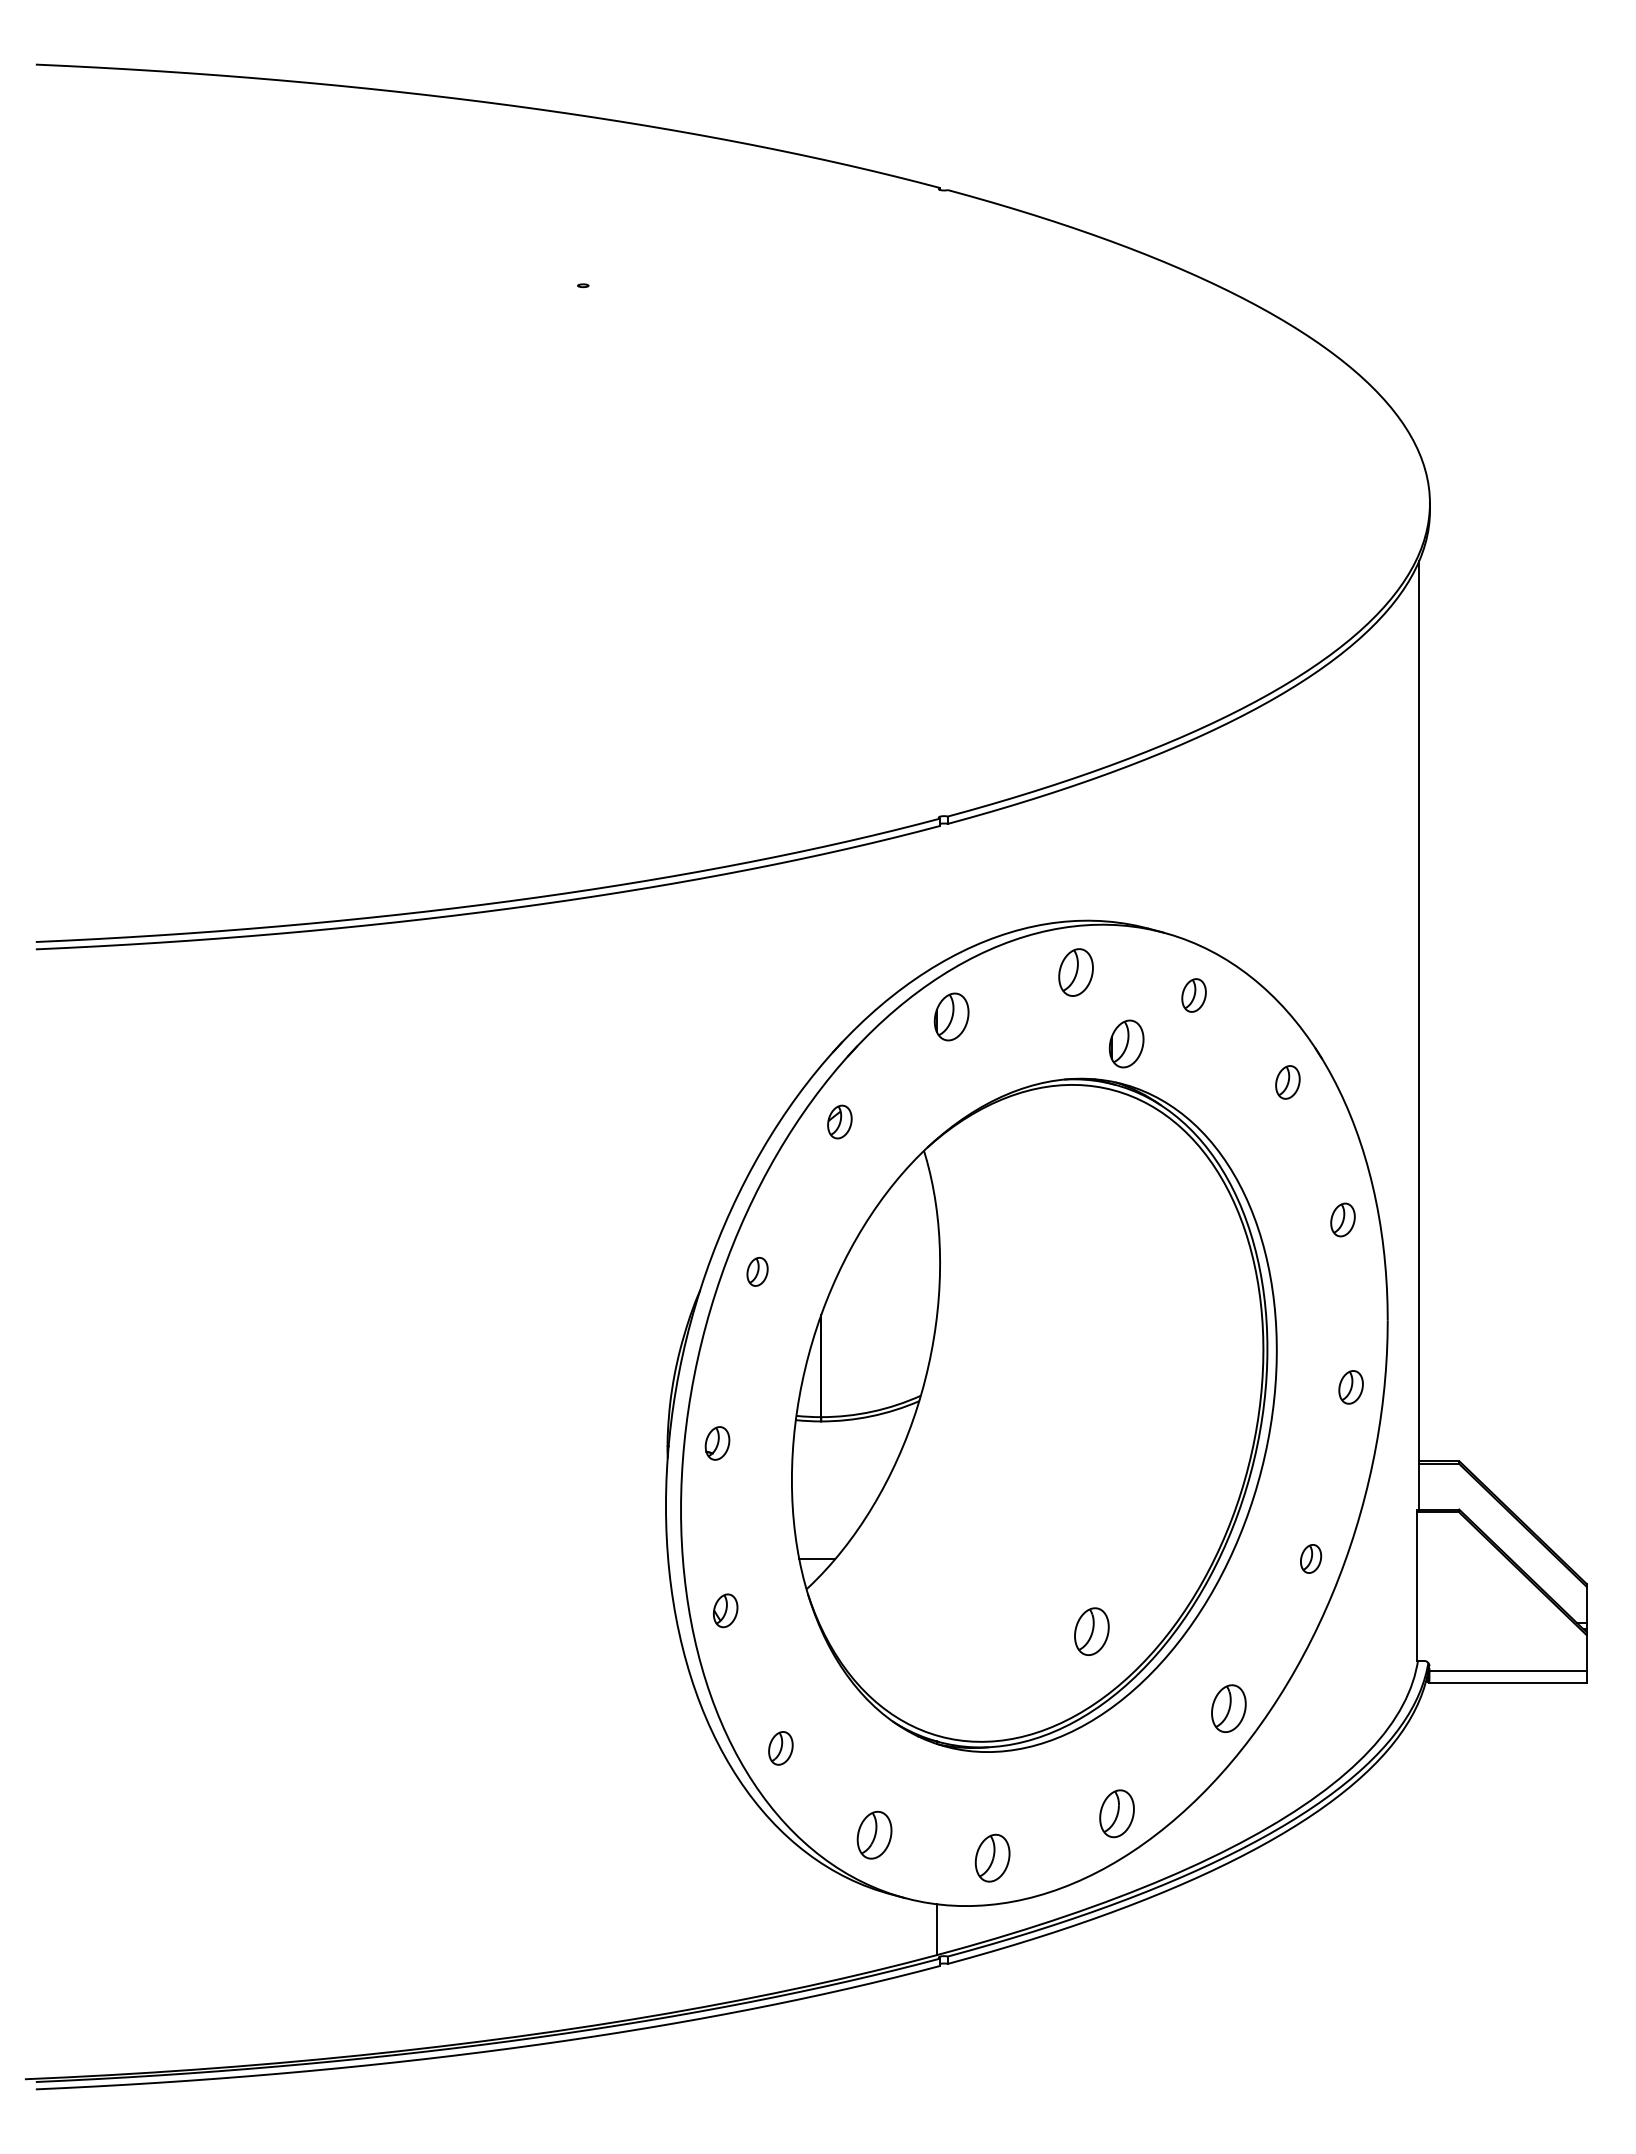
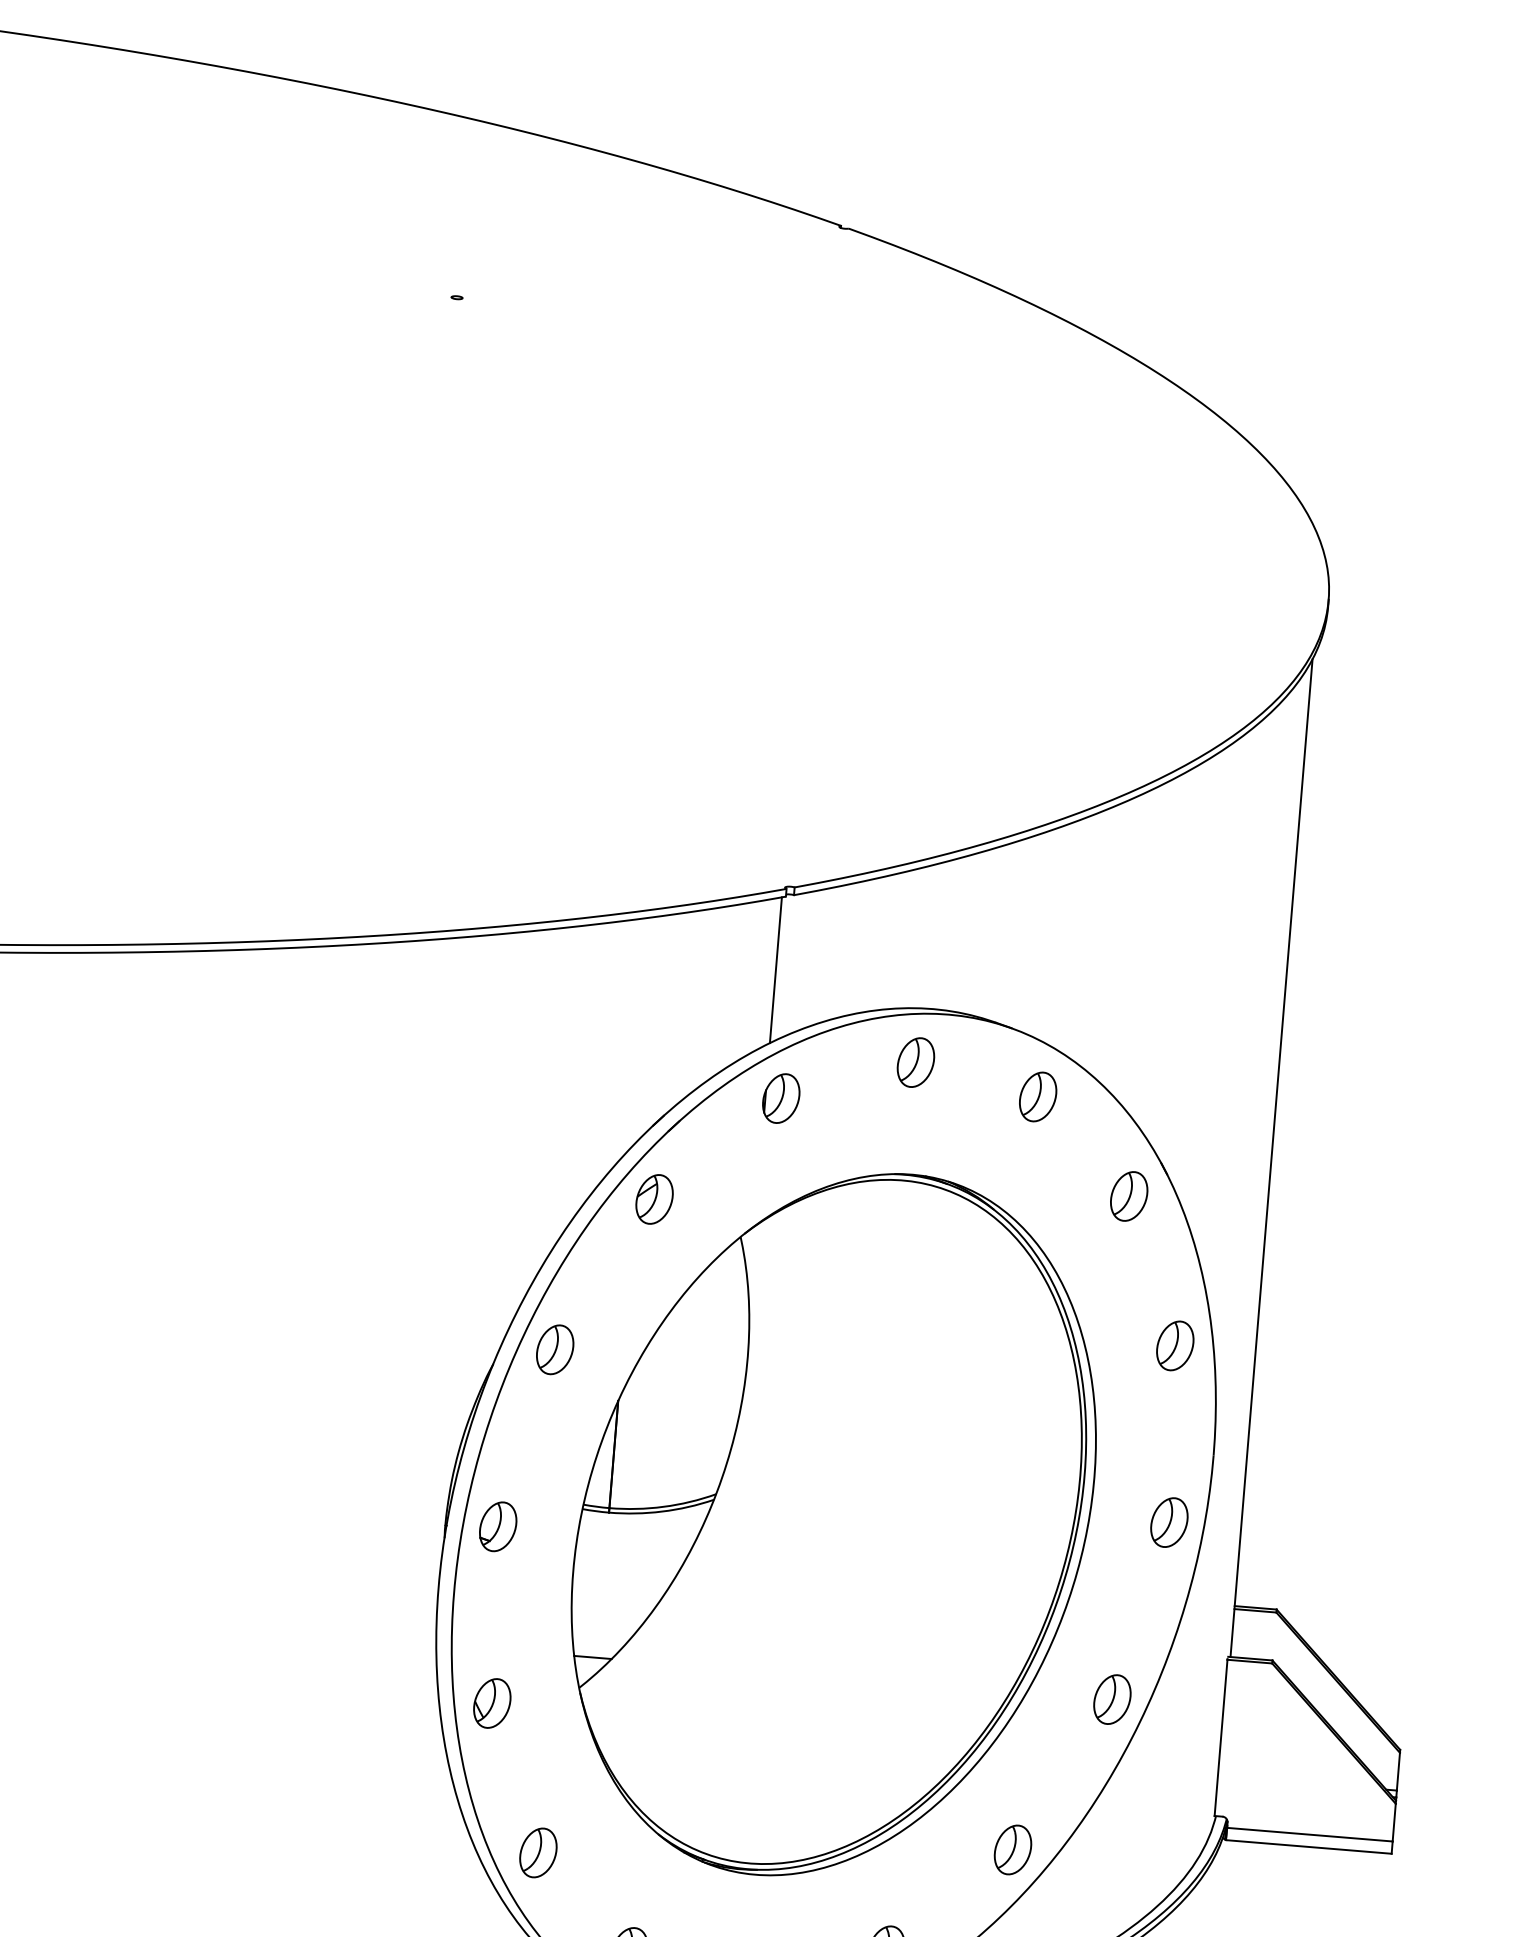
line: (936, 895) -> (775, 969), added
part: (1193, 995) -> (1037, 1096), size x1.43
part: (1126, 1043) -> (962, 1141), removed
part: (1287, 1082) -> (1128, 1196), size x1.43
part: (839, 1121) -> (654, 1198), size x1.43
part: (1342, 1219) -> (1174, 1345), size x1.43
part: (757, 1271) -> (555, 1349), size x1.67
part: (1350, 1387) -> (1168, 1522), size x1.43
part: (717, 1443) -> (498, 1526), size x1.43
part: (1310, 1558) -> (1111, 1699), size x1.67
part: (725, 1610) -> (492, 1703), size x1.43
part: (1091, 1631) -> (875, 1756), removed
part: (780, 1748) -> (538, 1853), size x1.43

